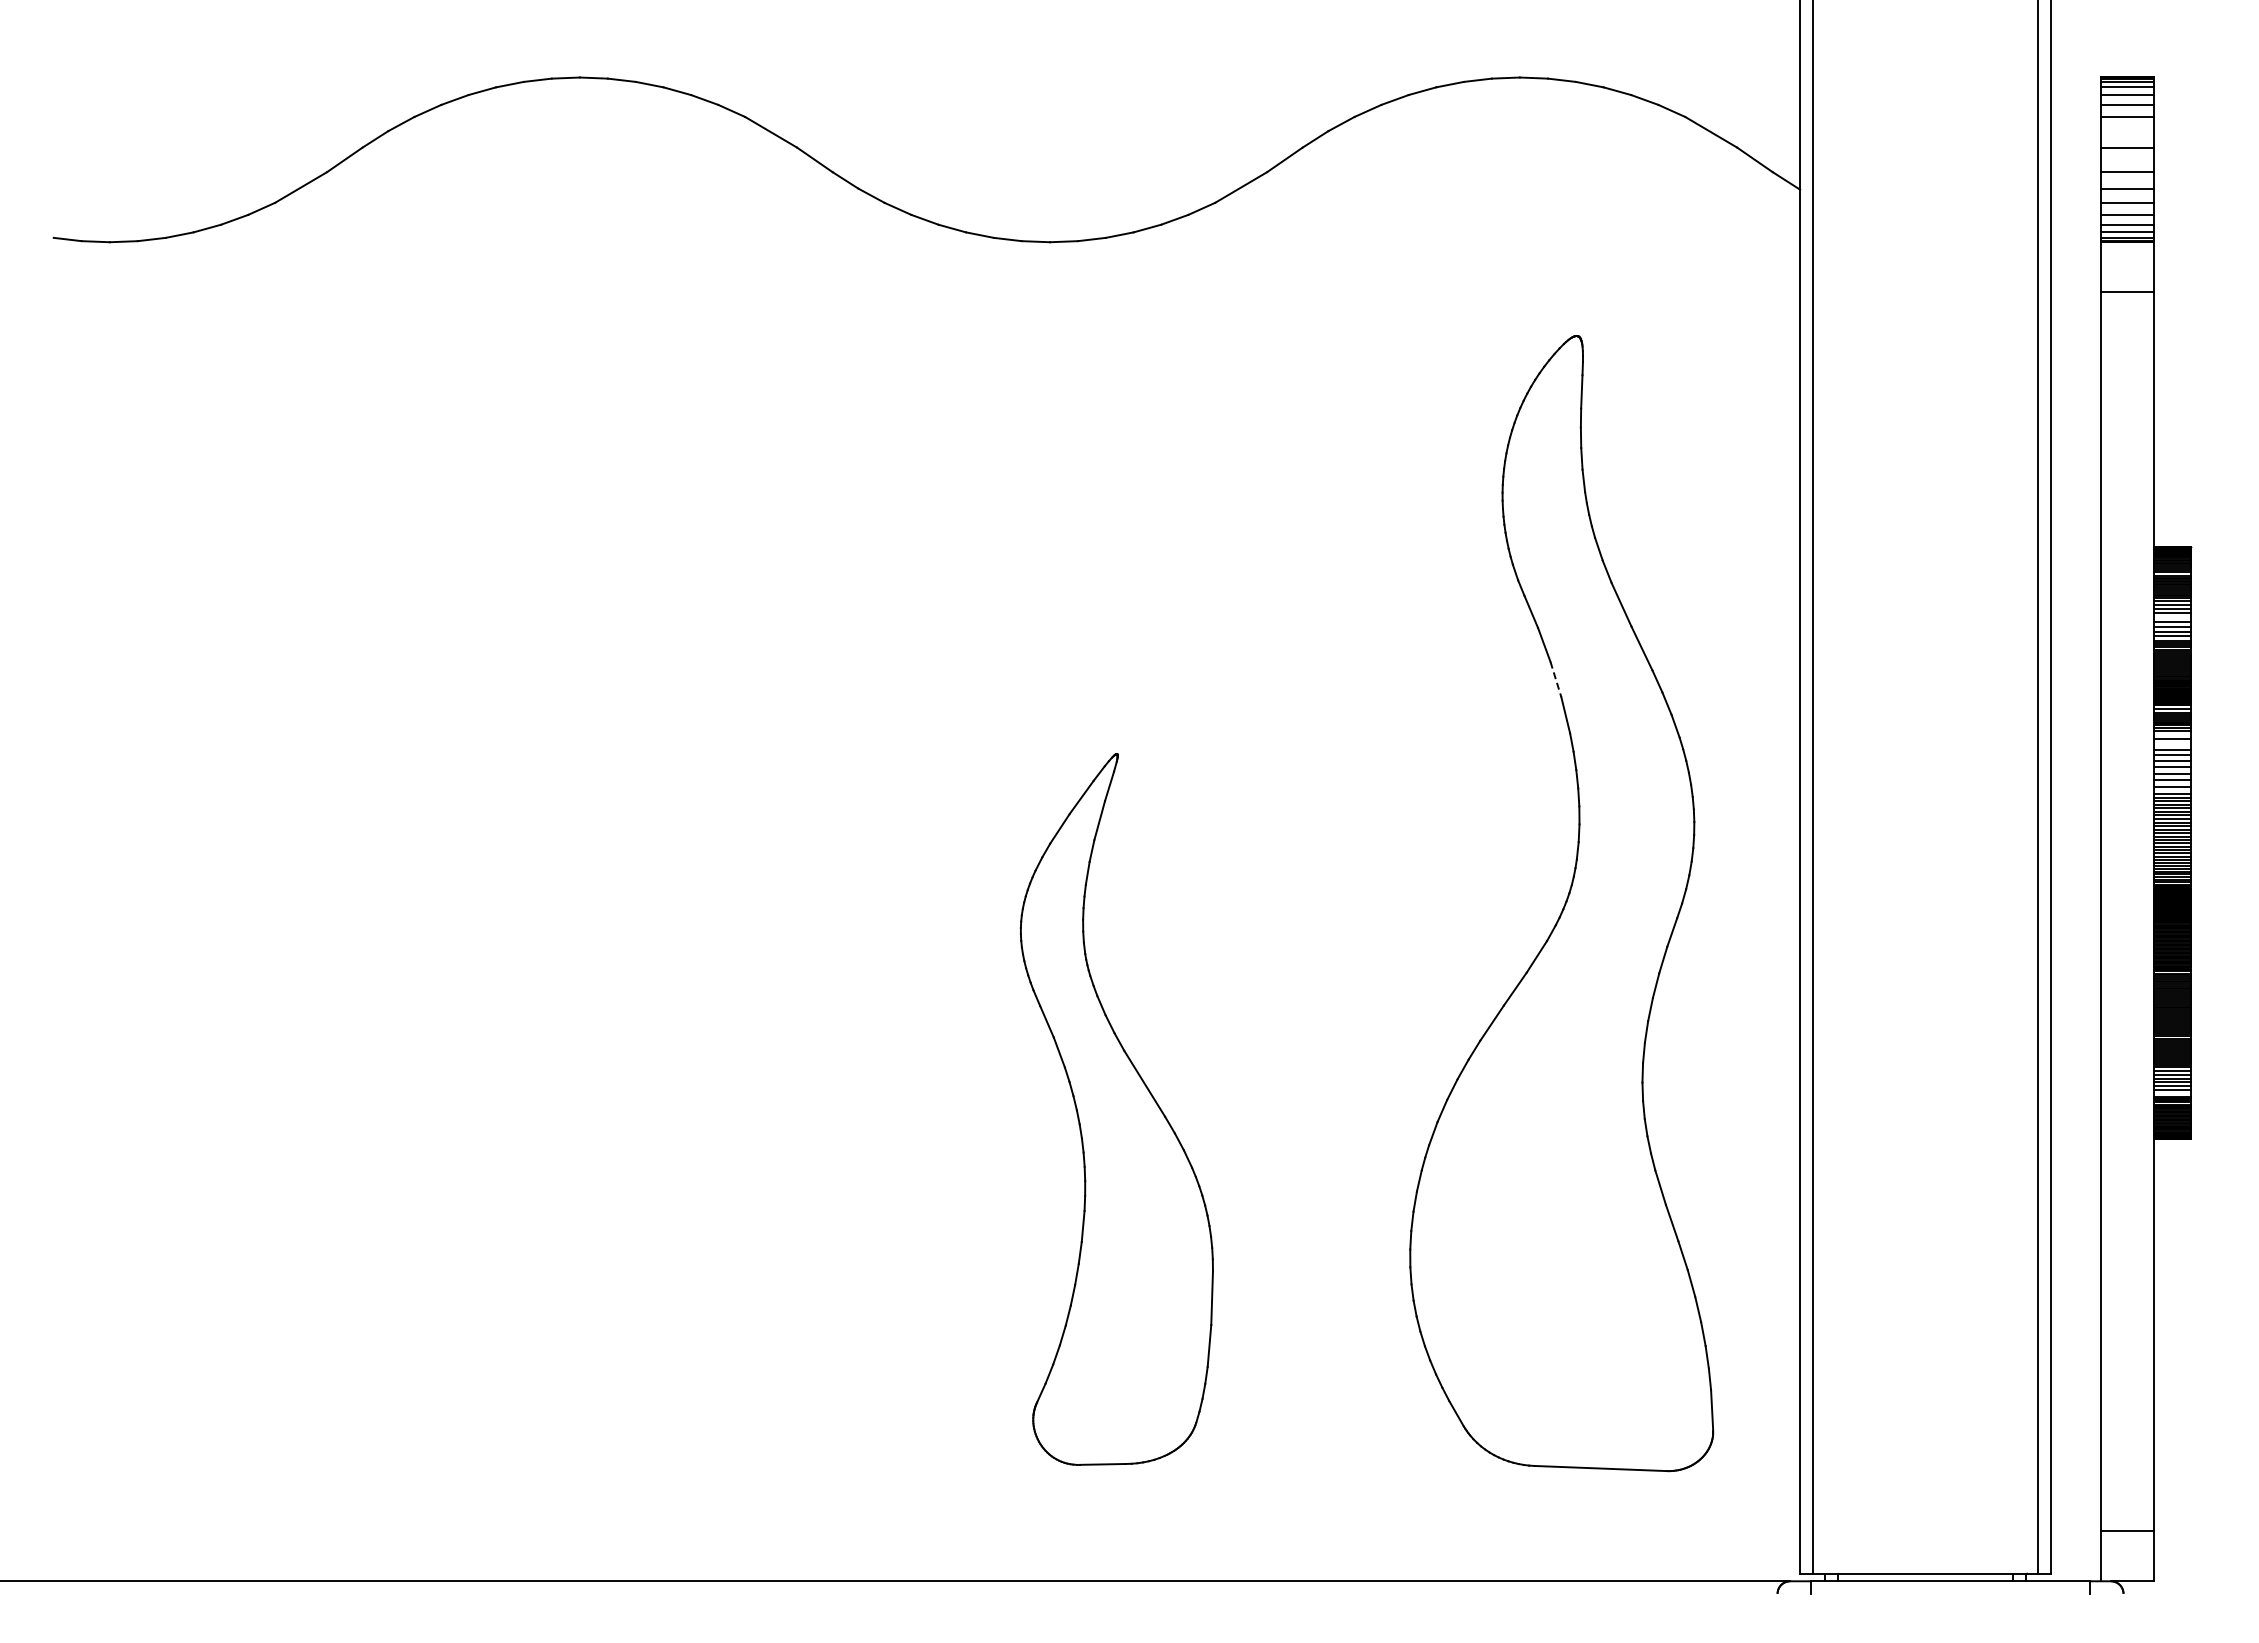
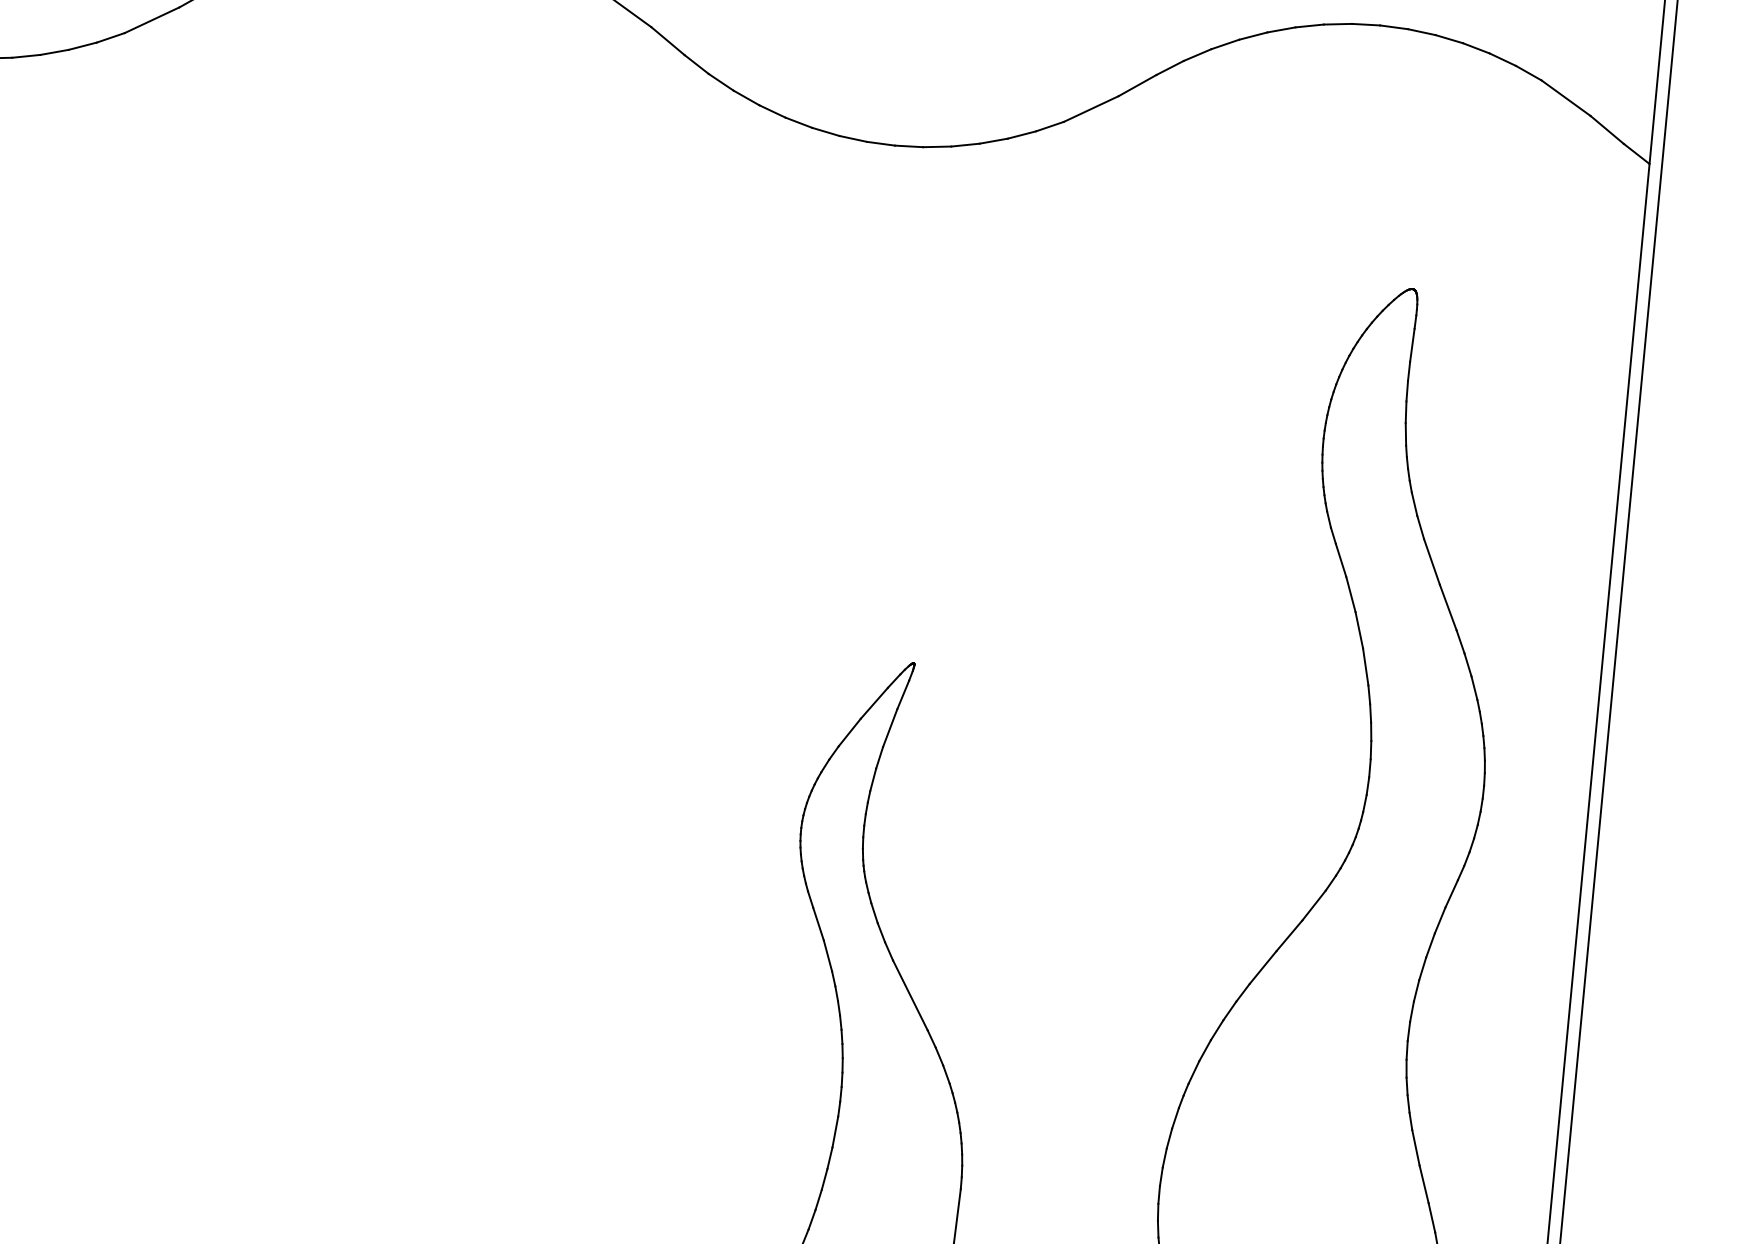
line: (1556, 680) -> (1359, 631), dashed -> solid

